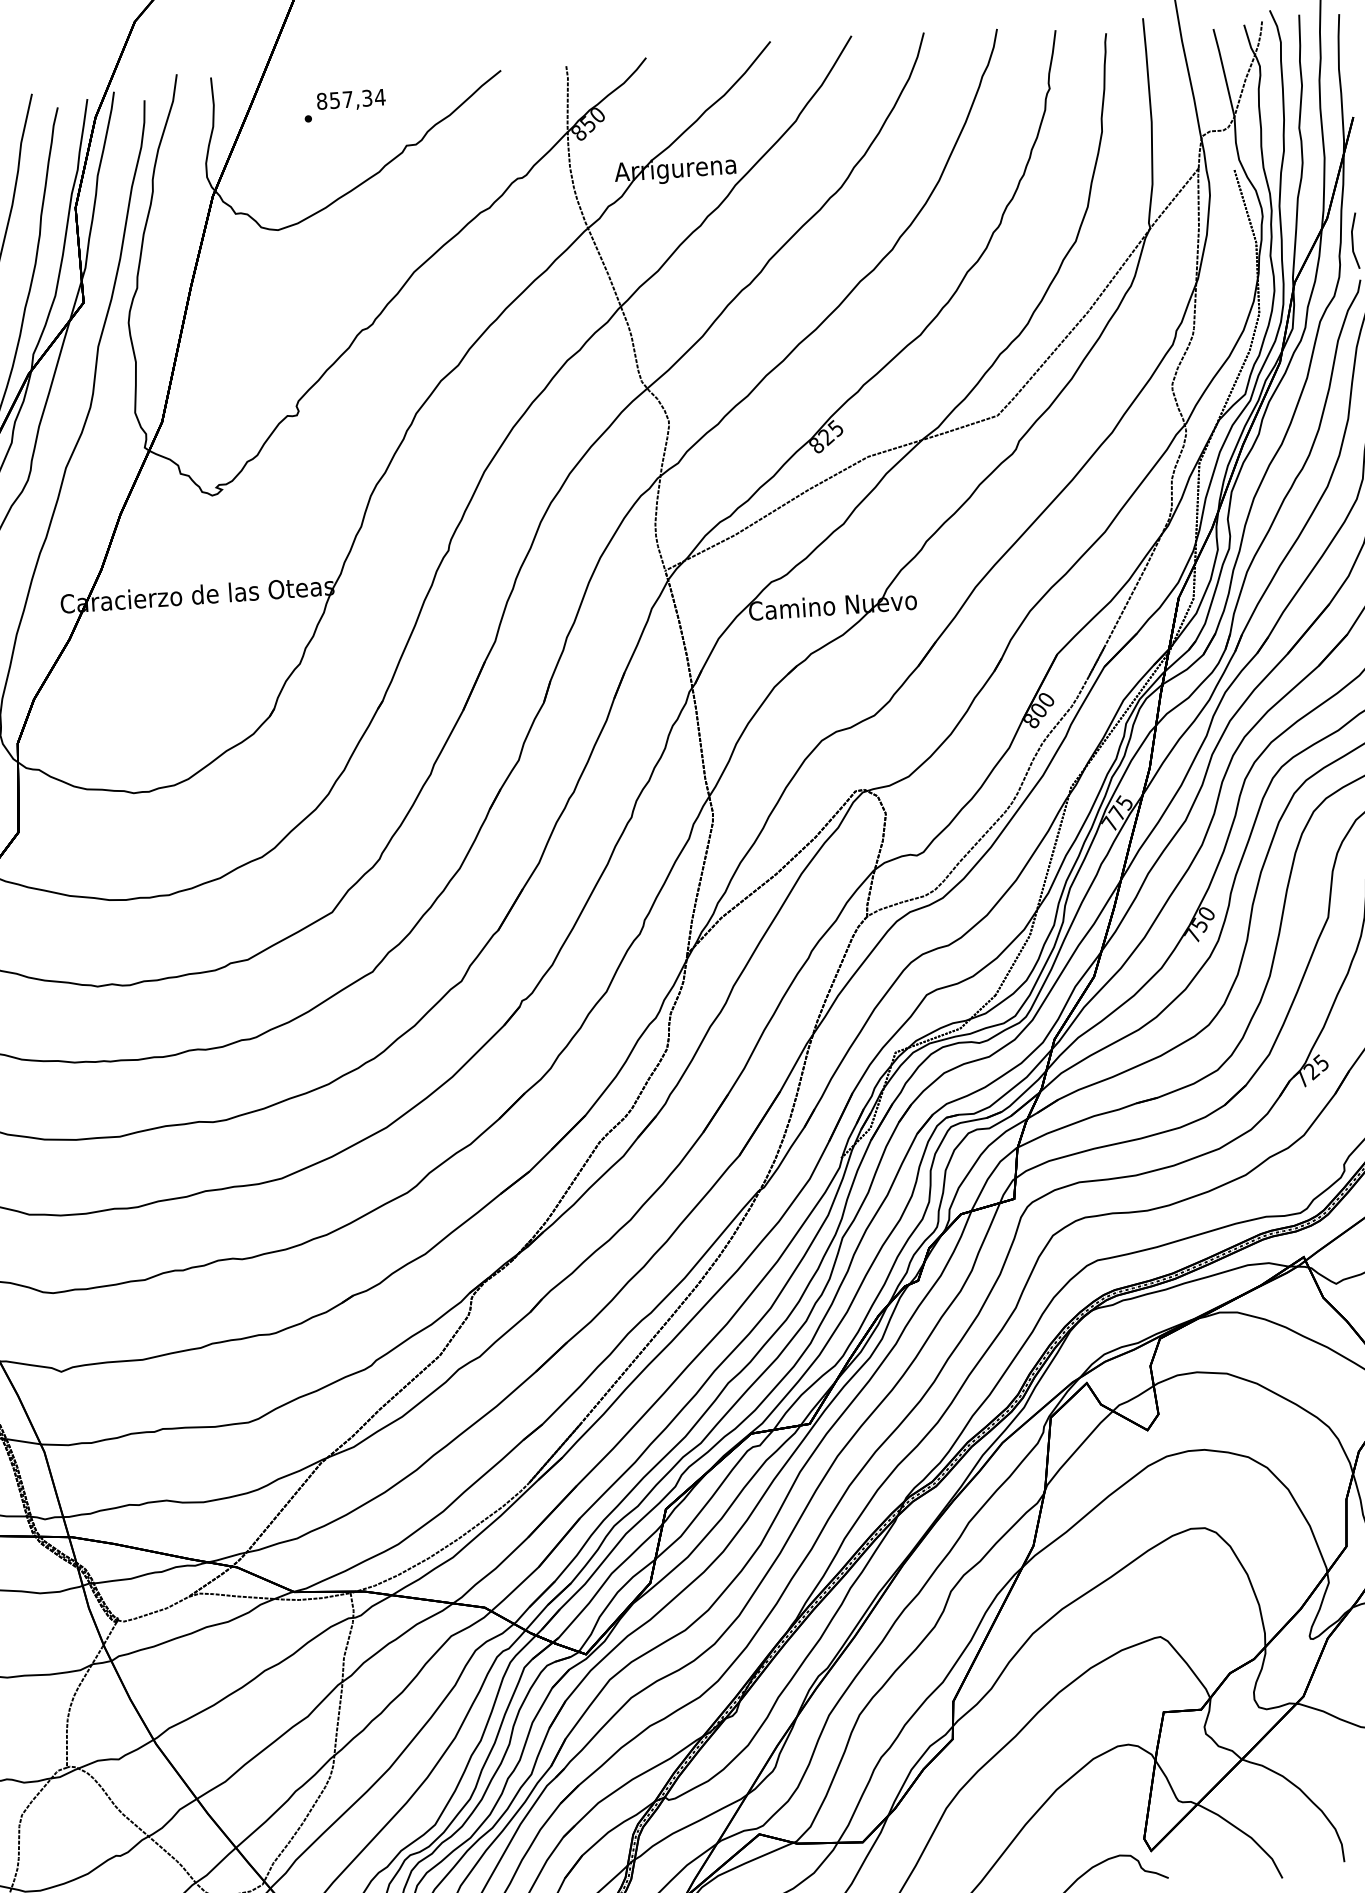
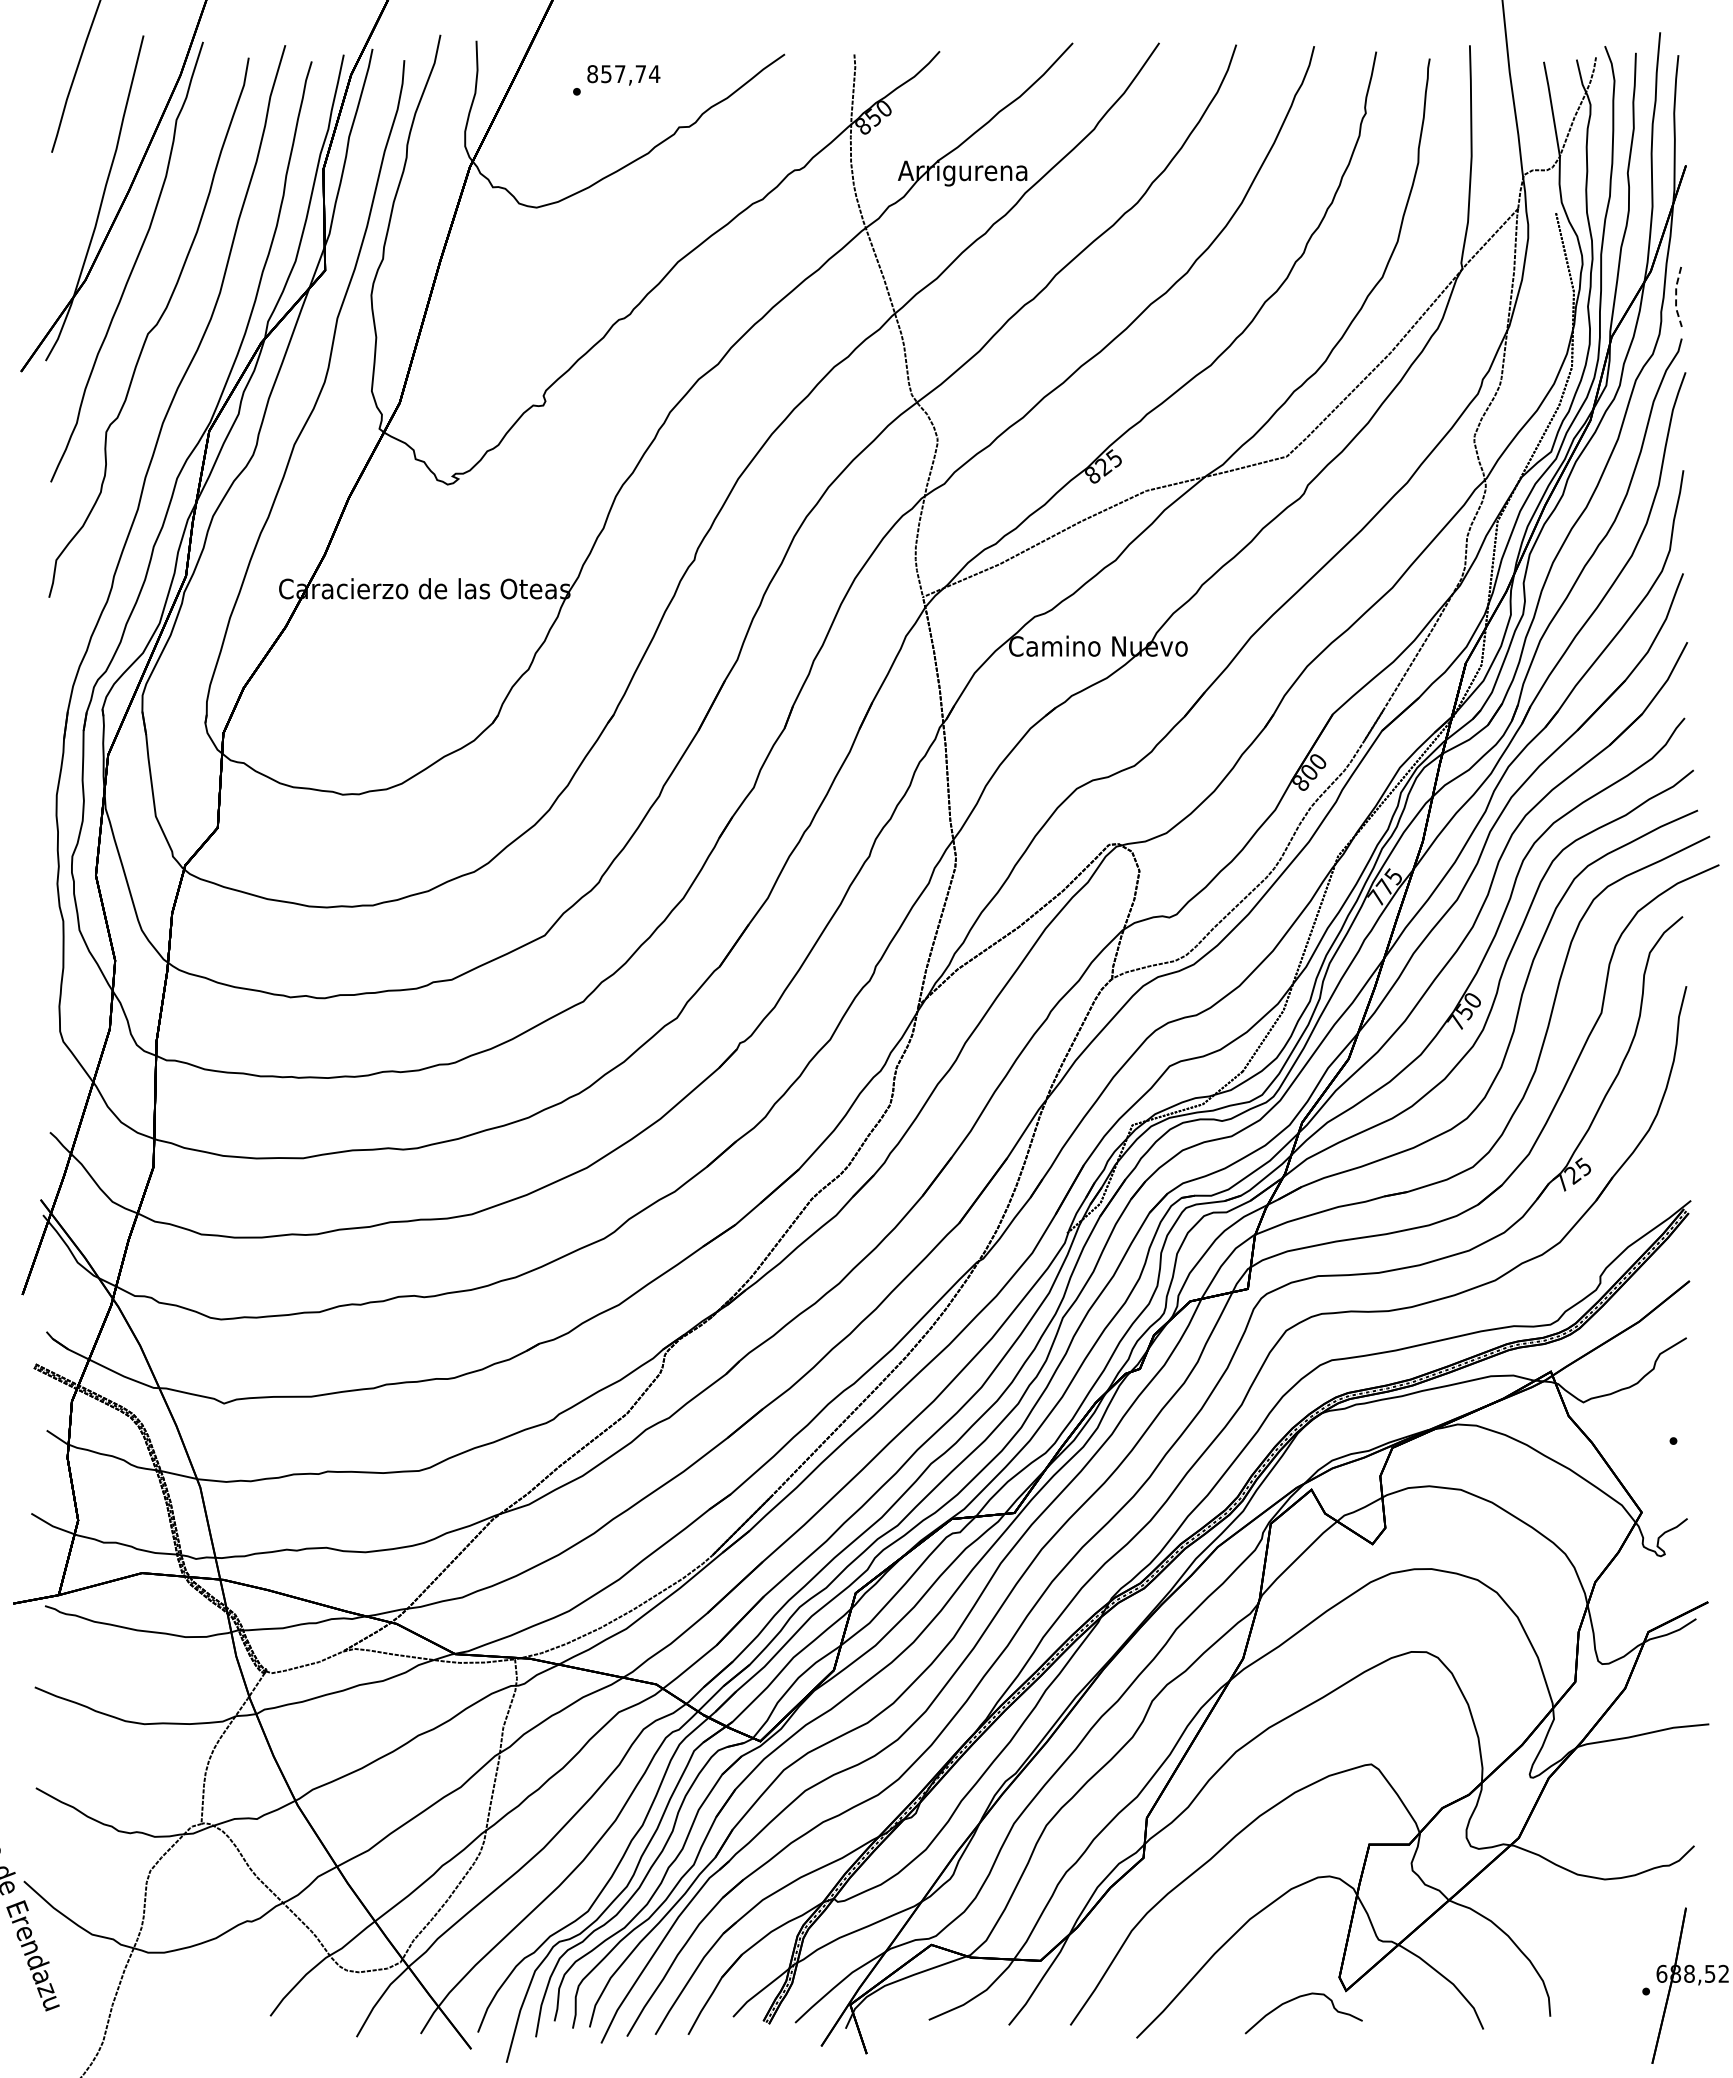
text: (366, 98) -> (640, 74), 857,34 -> 857,74
line: (1352, 241) -> (1676, 297), solid -> dashed

